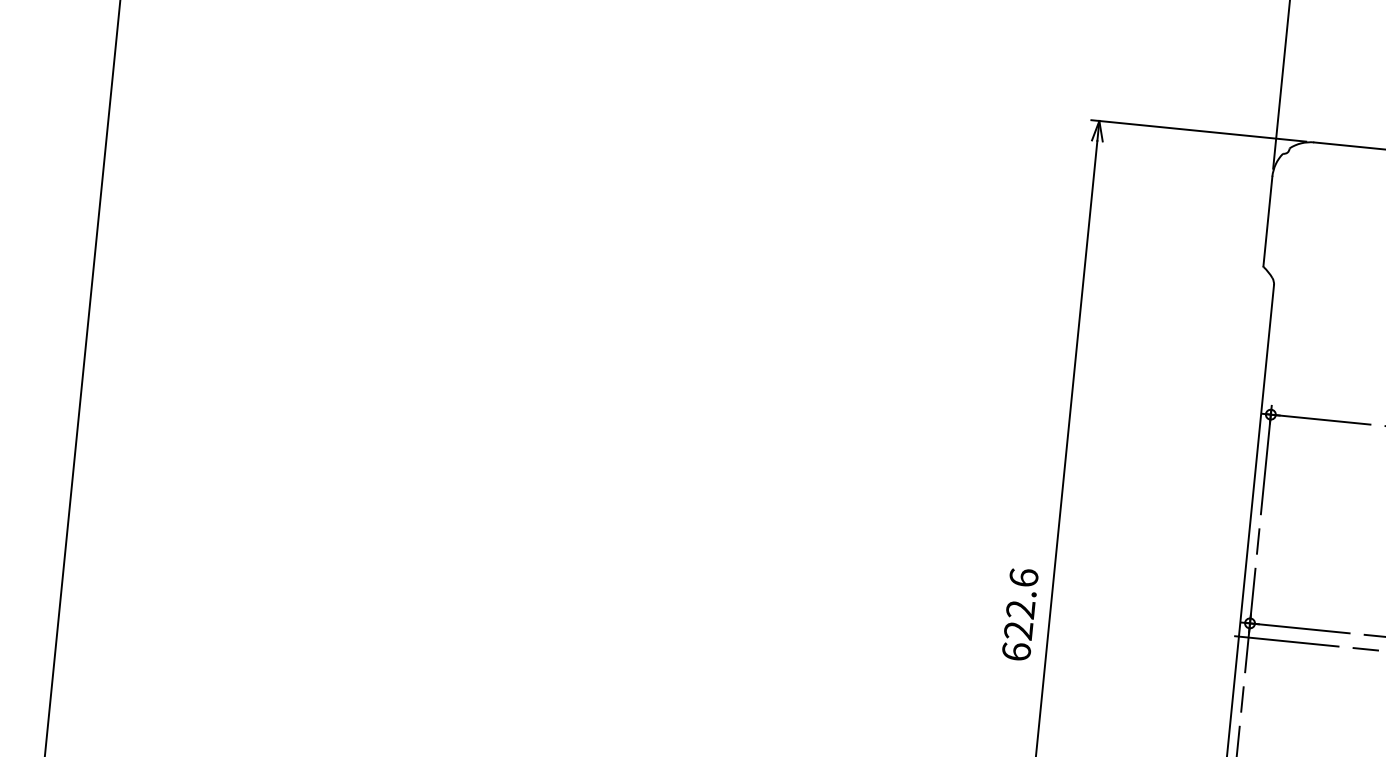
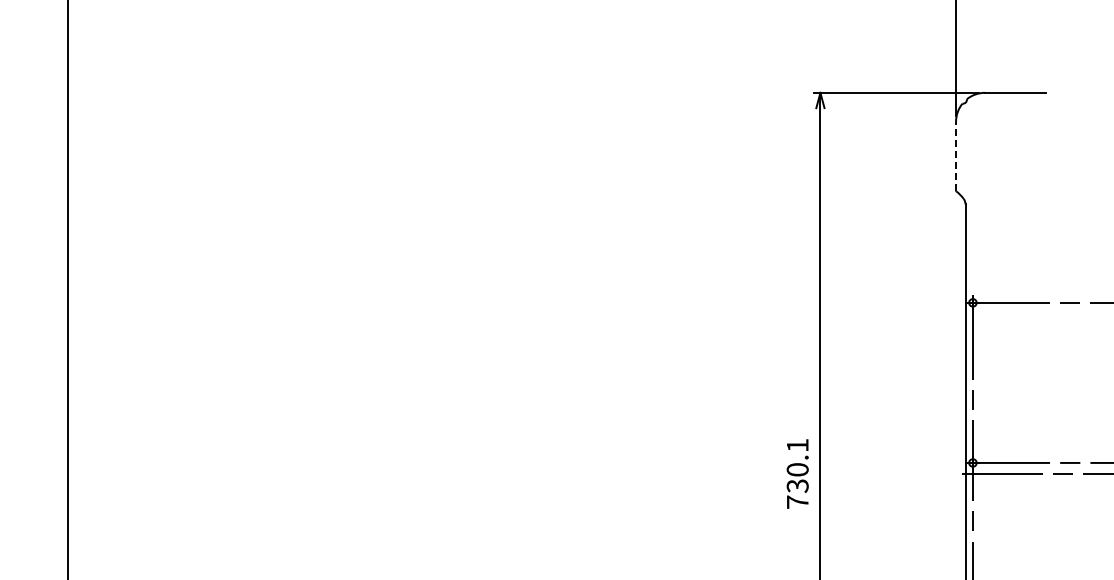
line: (1268, 220) -> (956, 155), solid -> dashed
text: (1019, 614) -> (797, 473), 622.6 -> 730.1

